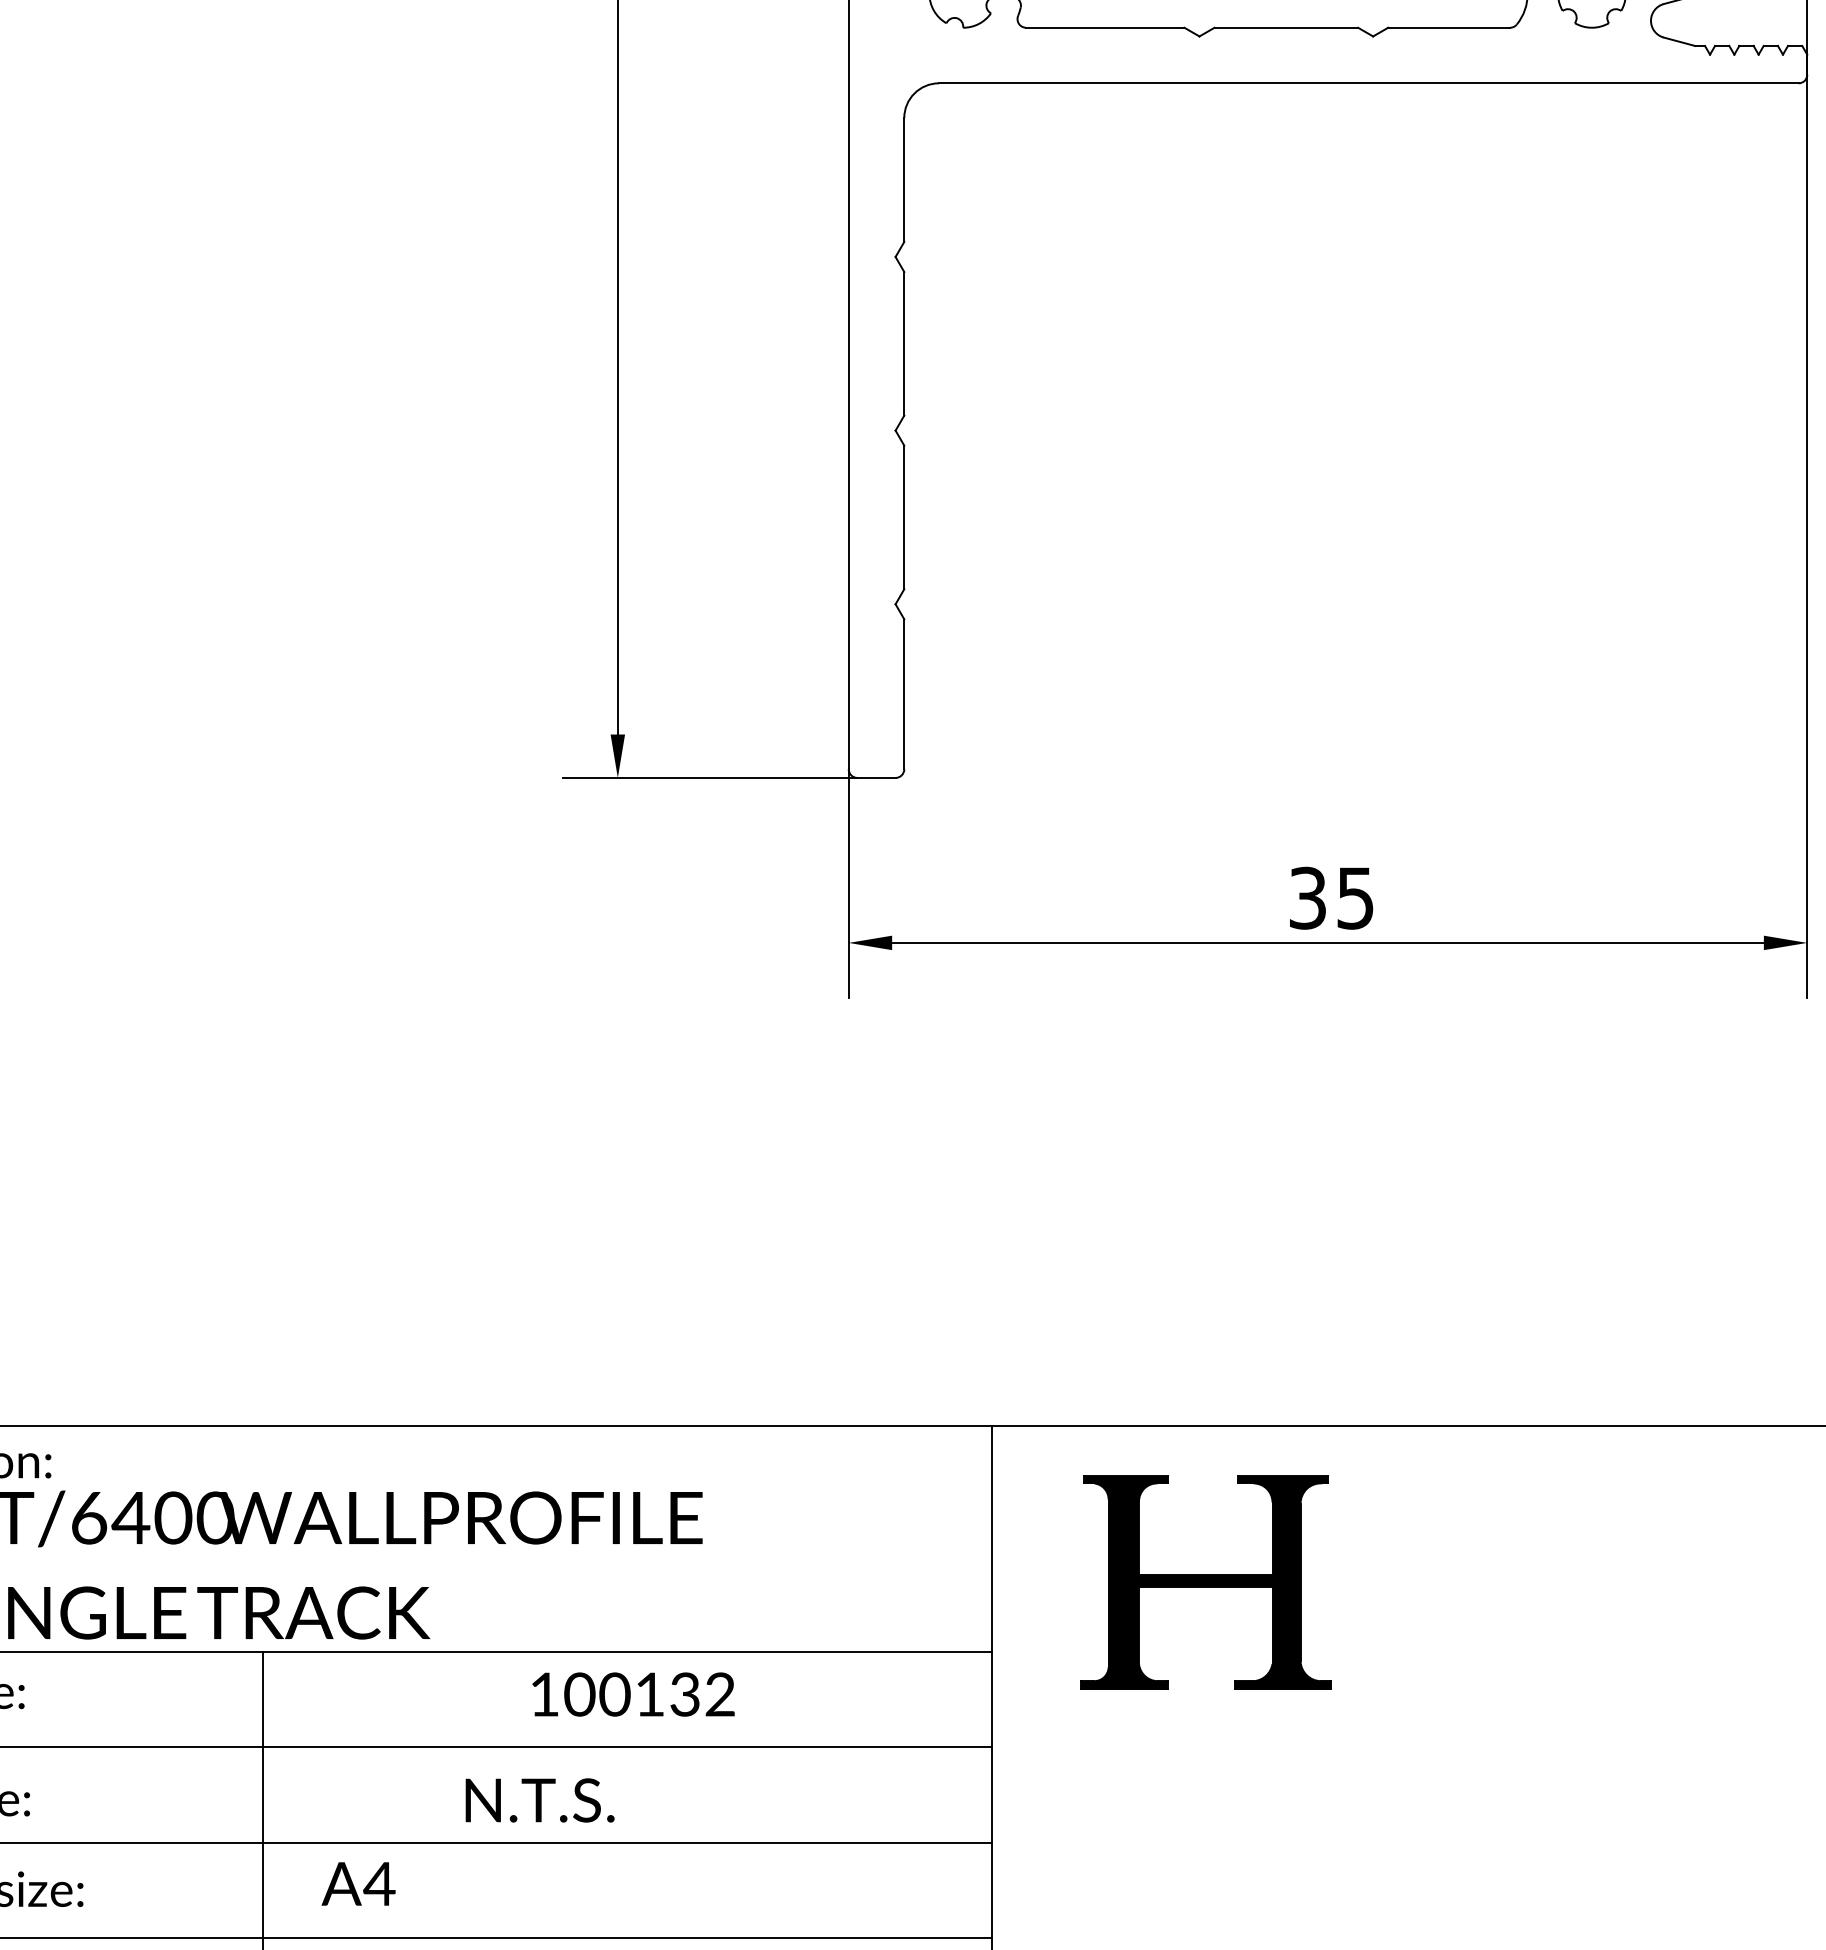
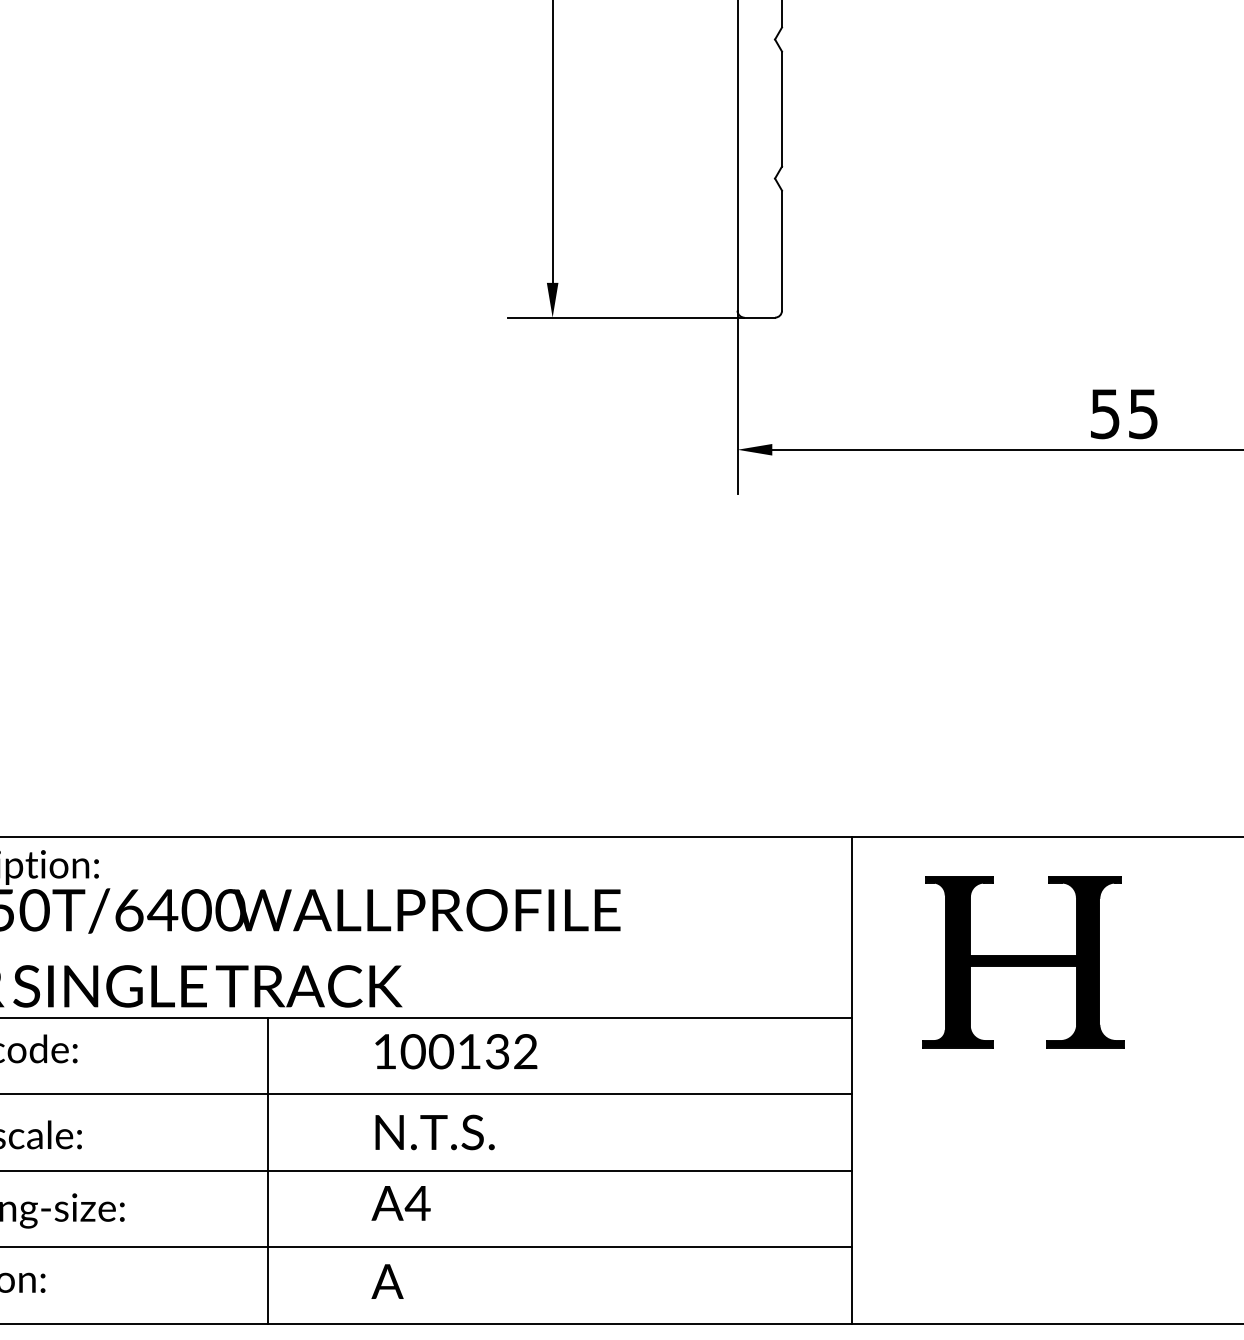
text: (1307, 897) -> (1104, 413), 35 -> 55
text: (633, 1694) -> (456, 1051), moved
text: (539, 1800) -> (434, 1132), moved
text: (358, 1883) -> (401, 1202), moved

